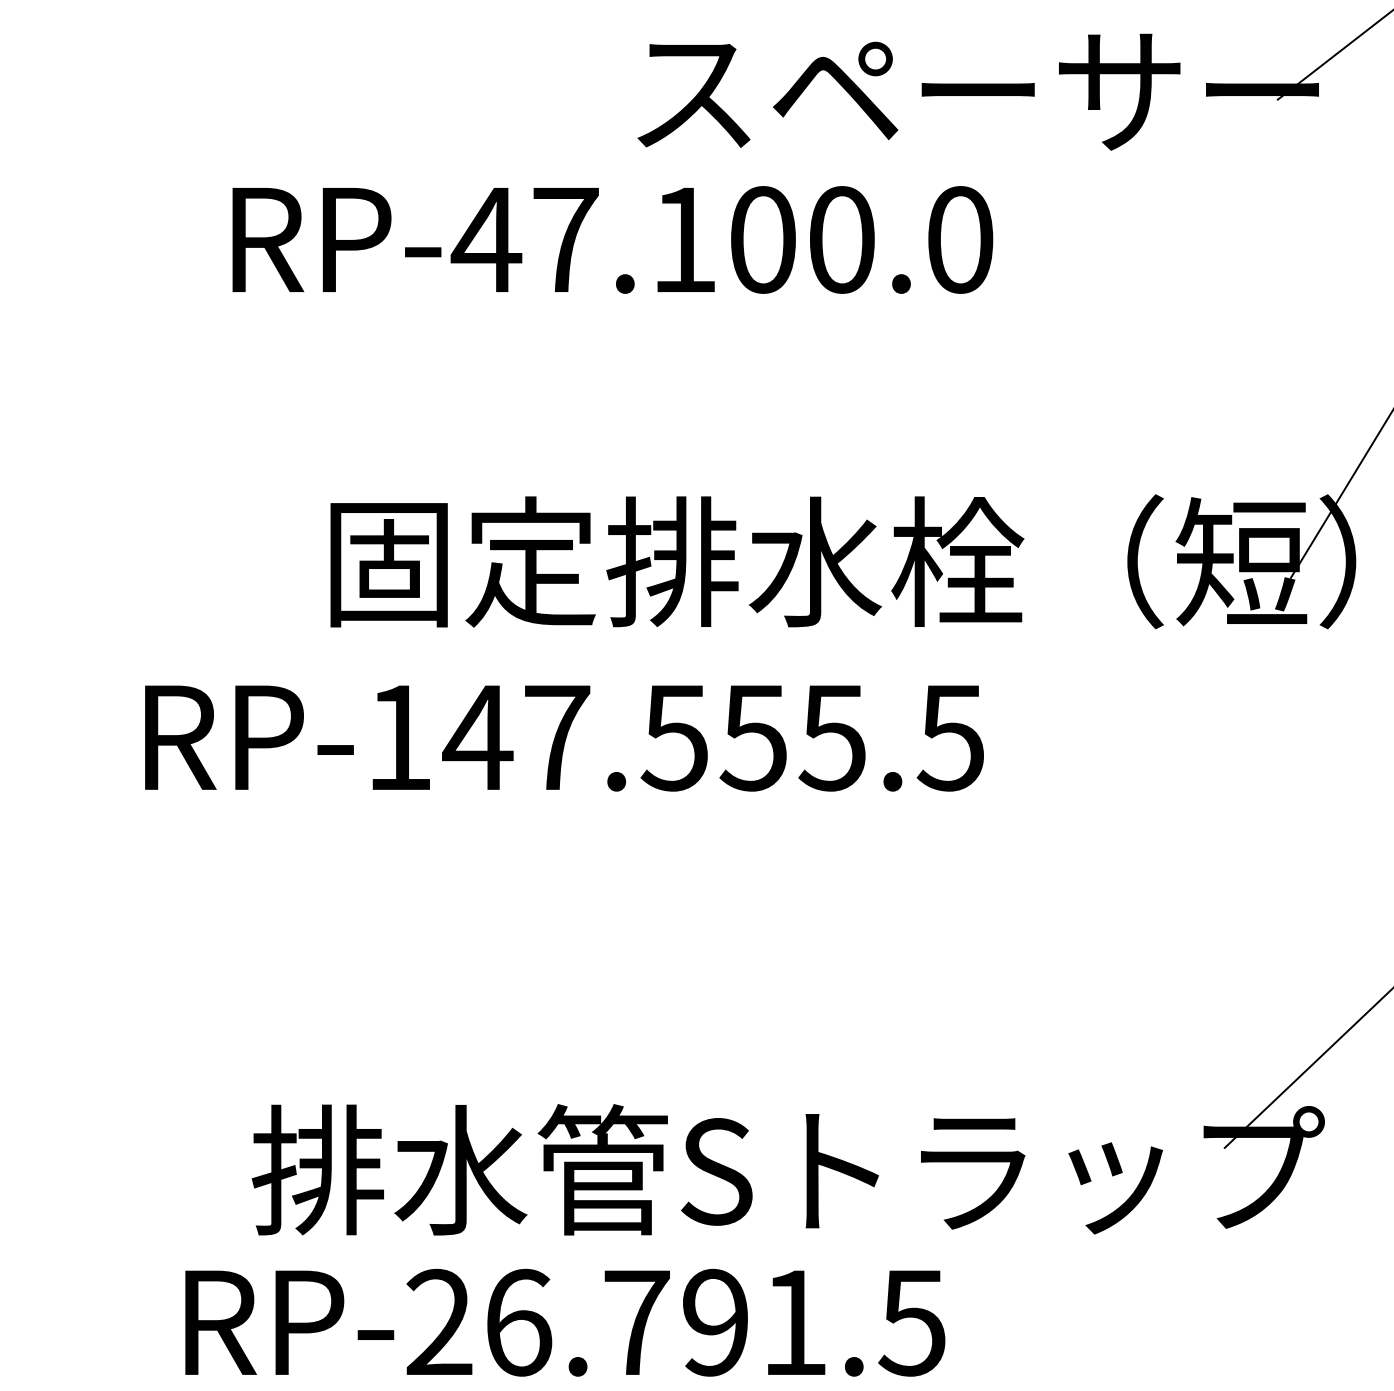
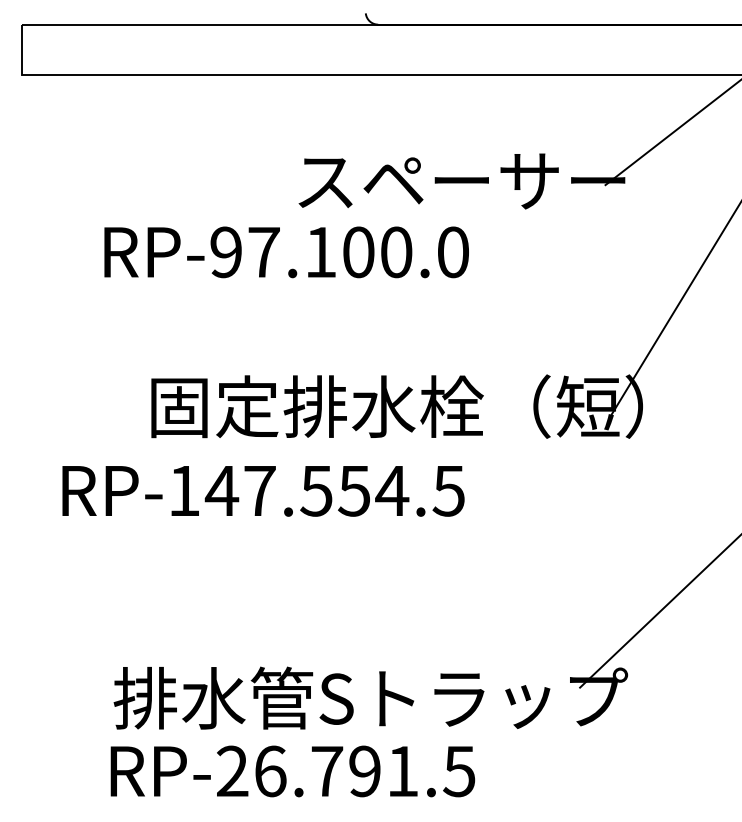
text: (487, 240) -> (226, 252), RP-47.100.0 -> RP-97.100.0
text: (833, 738) -> (392, 491), RP-147.555.5 -> RP-147.554.5
text: (564, 1322) -> (292, 771), moved

